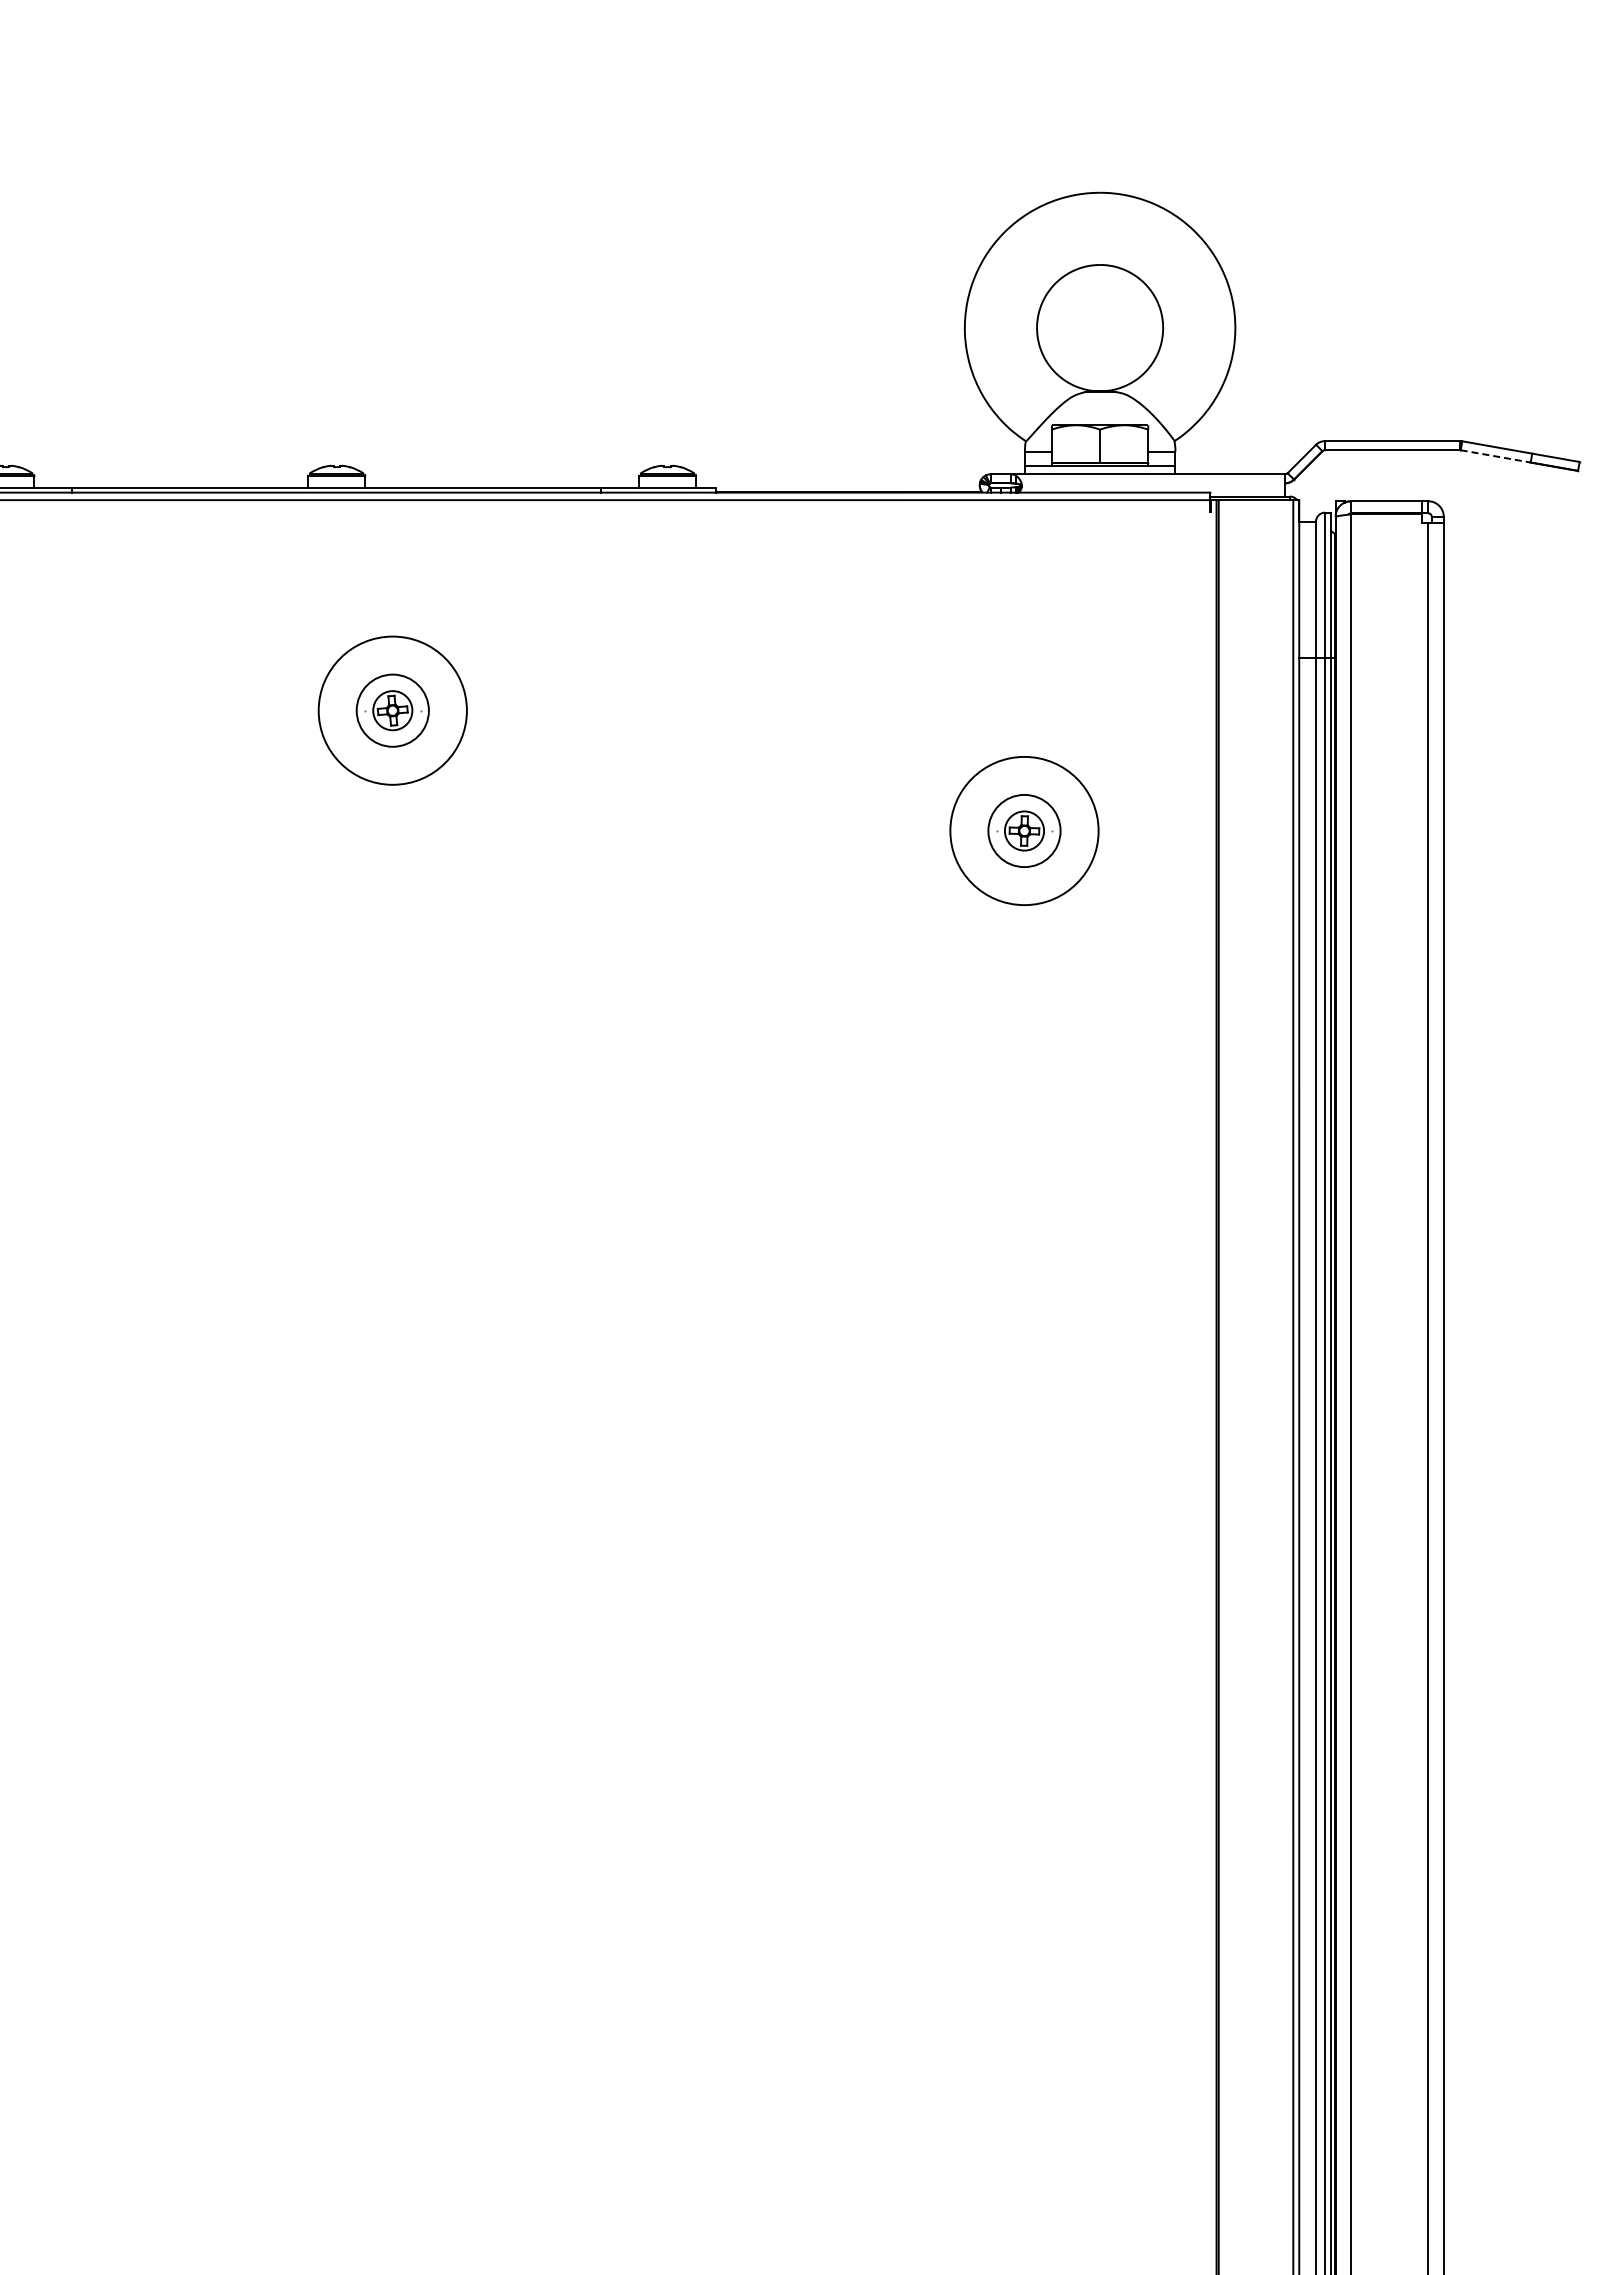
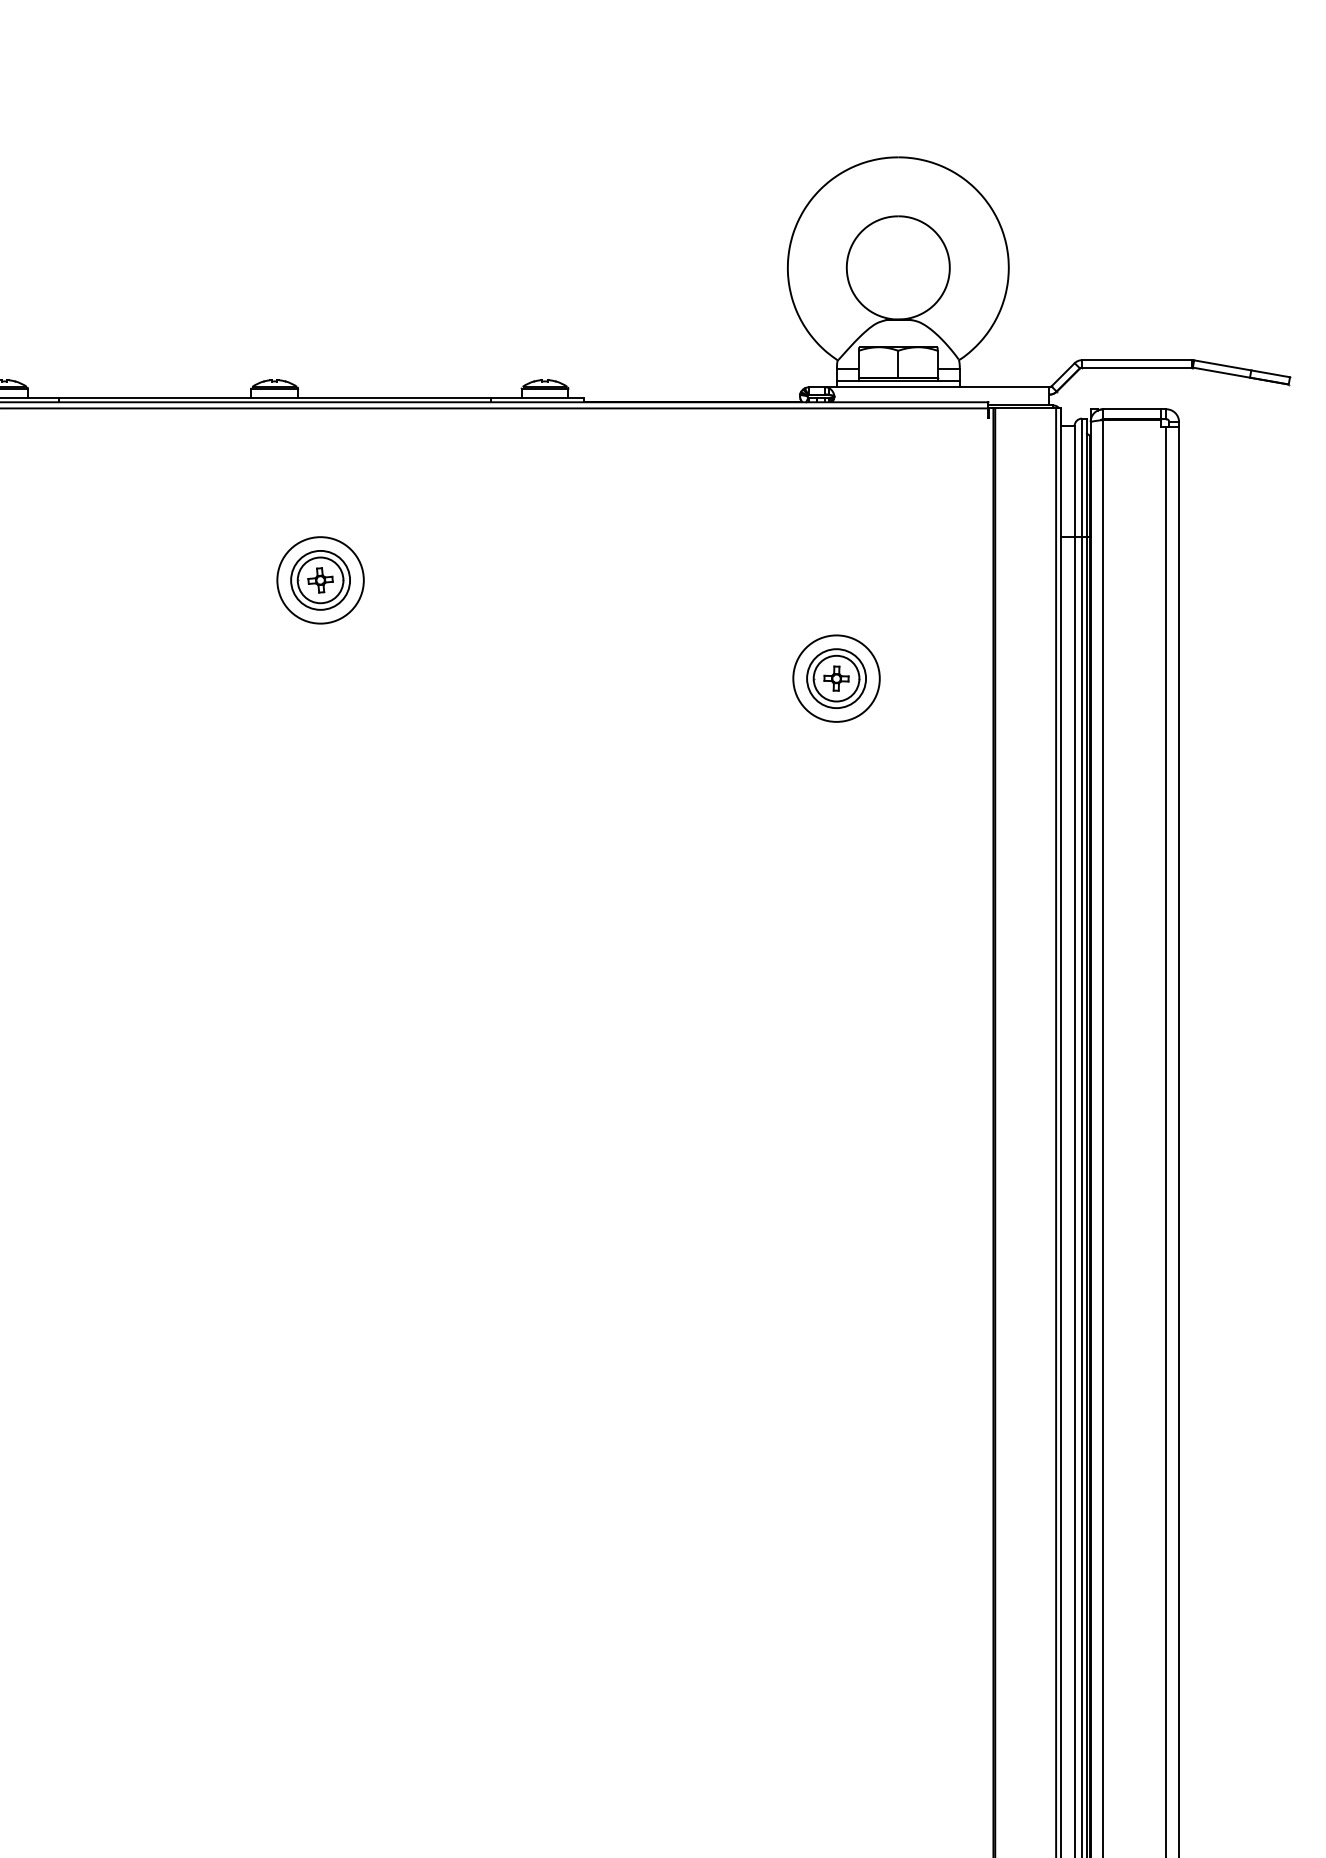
line: (1495, 456) -> (1221, 372), dashed -> solid
circle: (392, 710) -> (320, 580), size x0.71
circle: (392, 710) -> (320, 580), size x1.43
circle: (1024, 830) -> (836, 678), size x0.71
circle: (1024, 831) -> (836, 679), size x1.43

